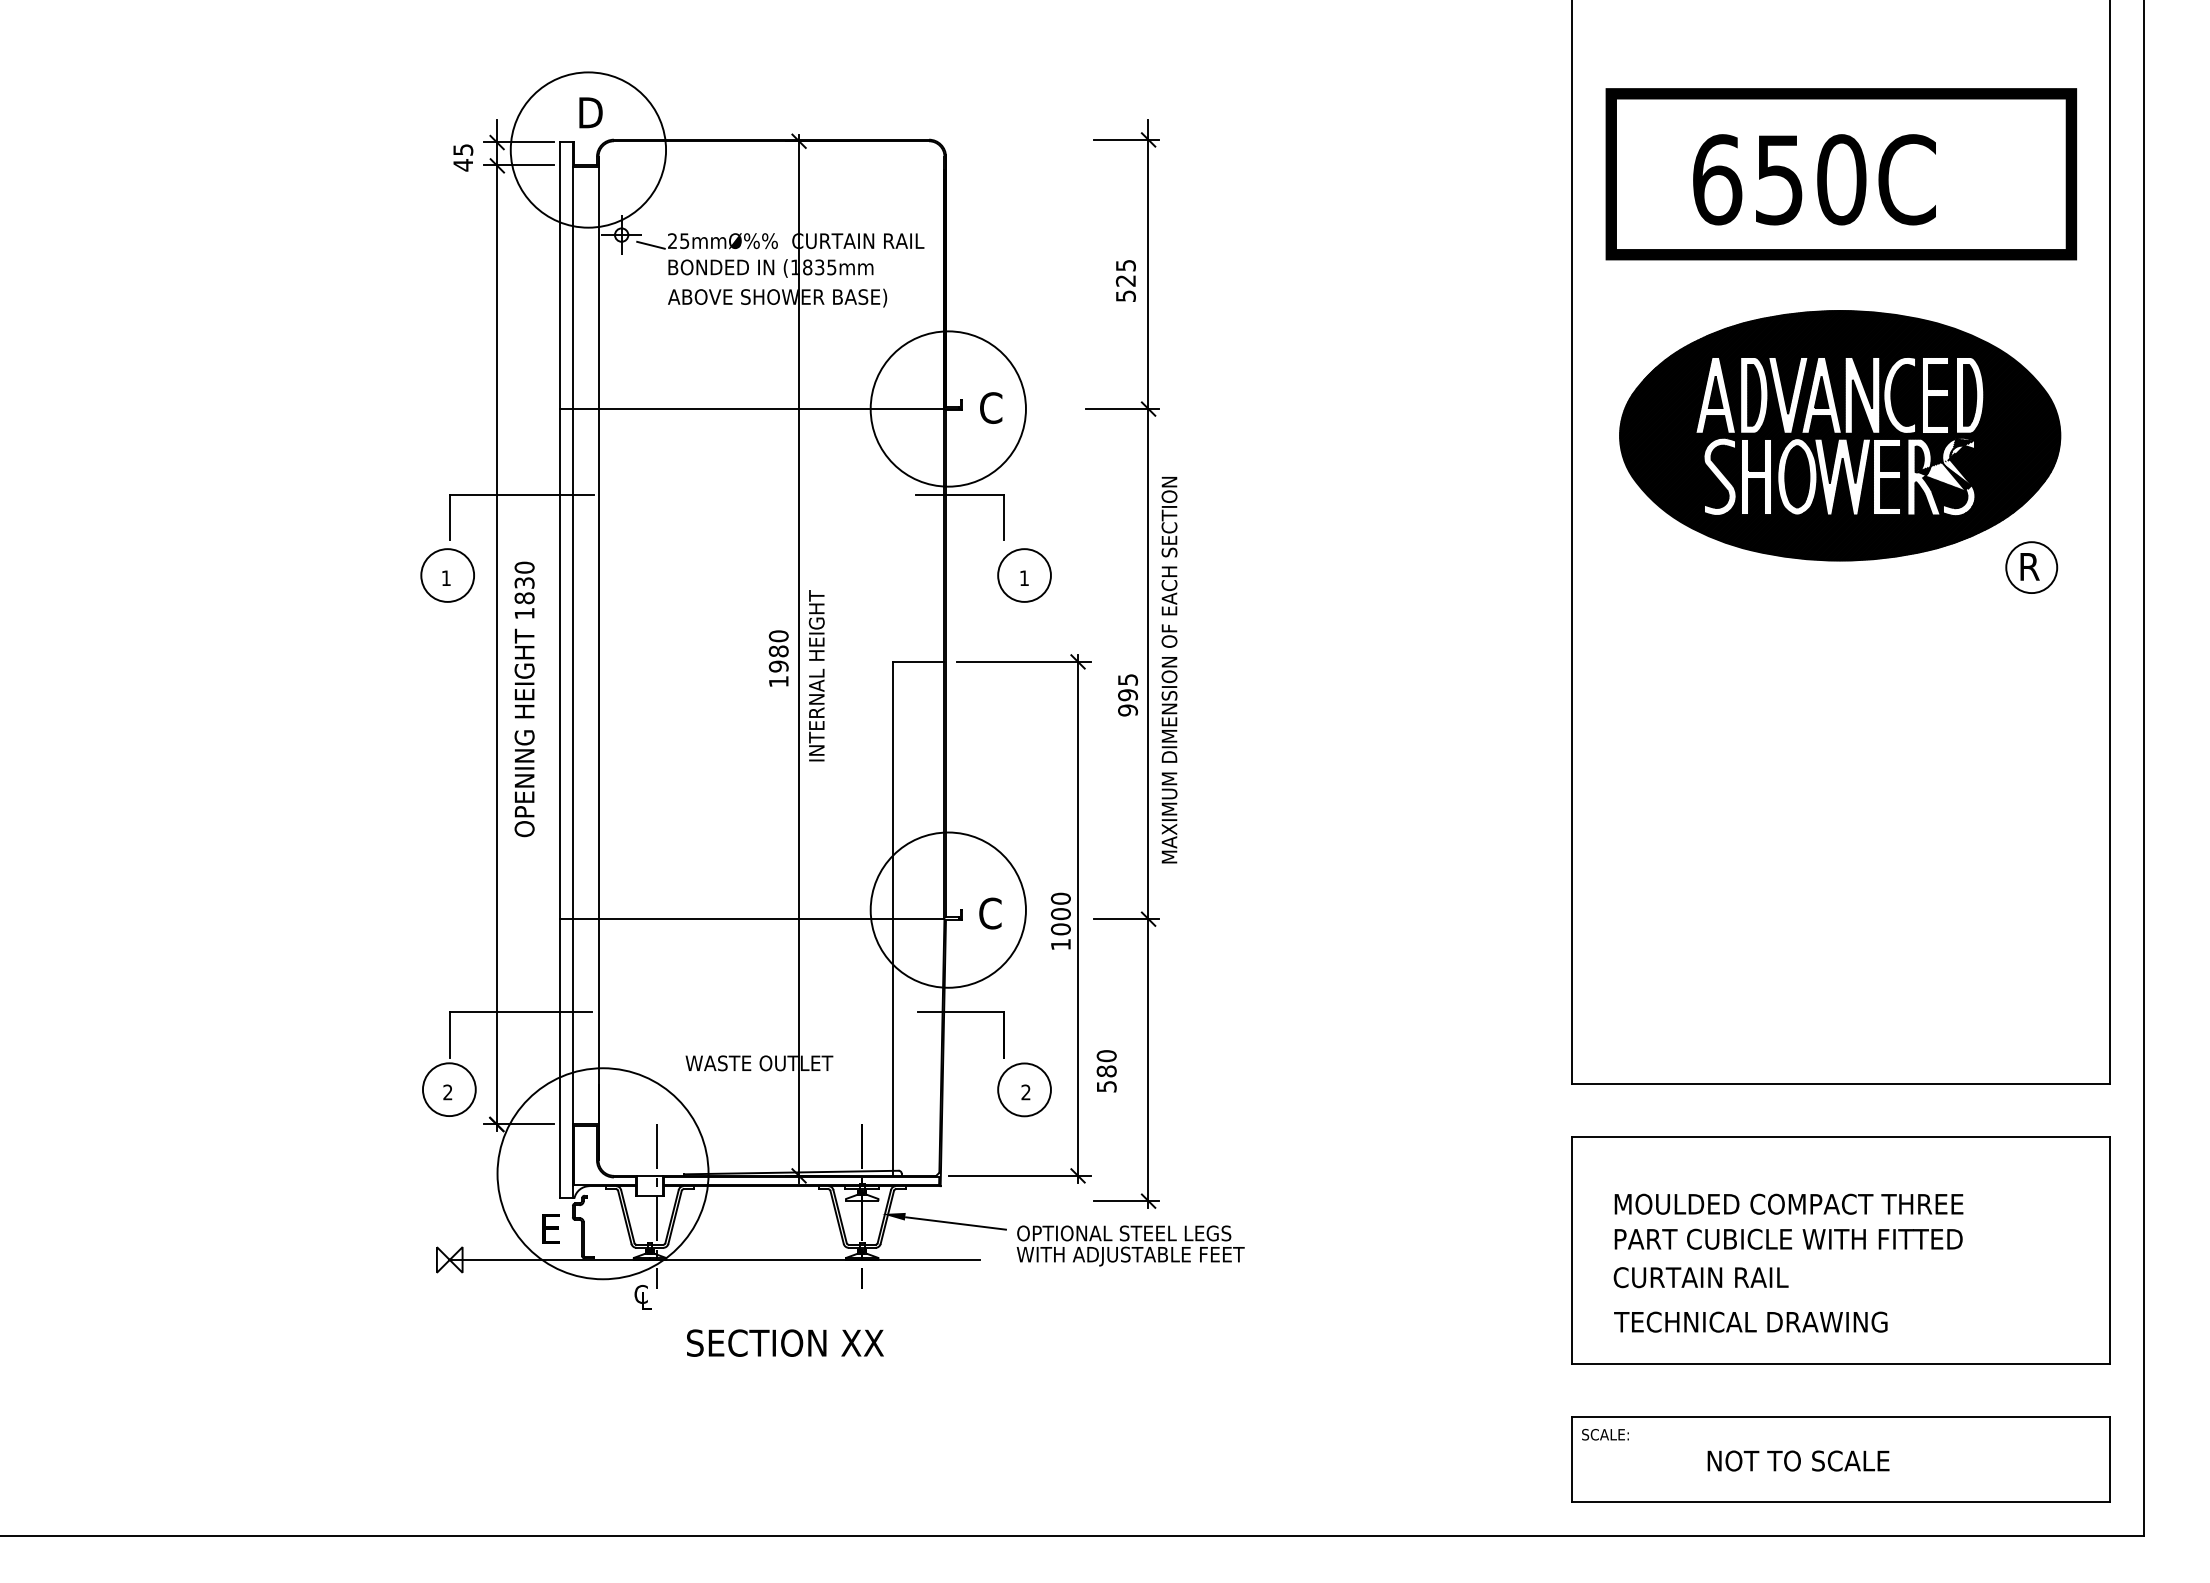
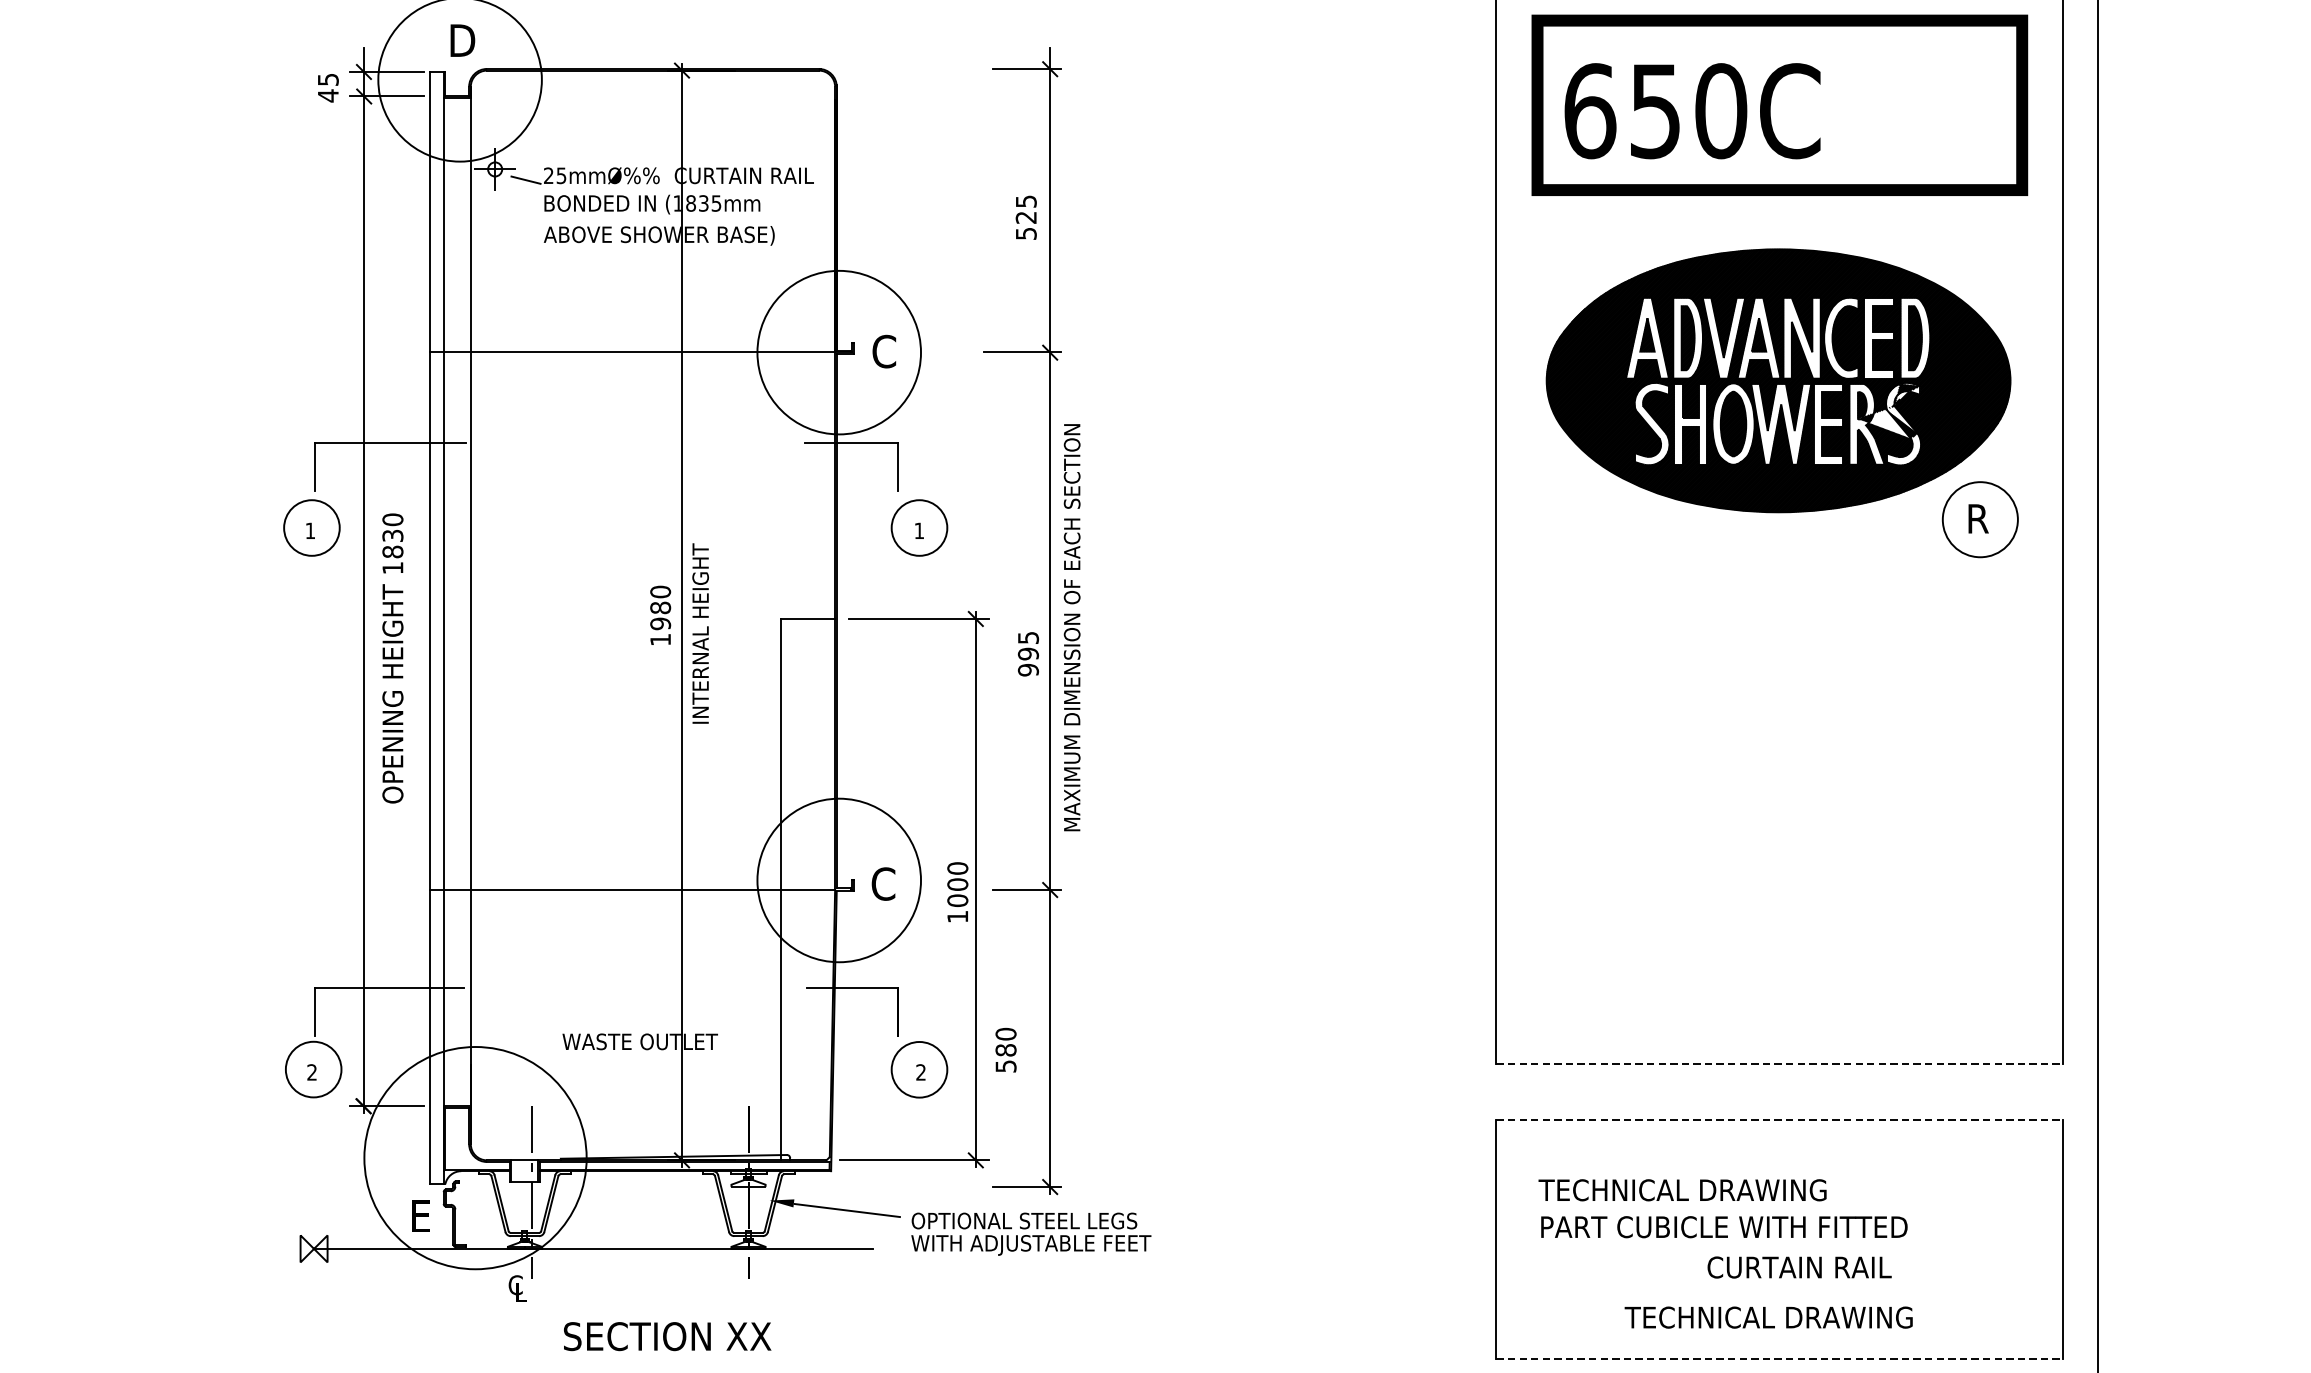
text: (1814, 179) -> (1692, 110), moved
circle: (2031, 567) -> (1980, 519), size x1.4
line: (1841, 1084) -> (1779, 1064), solid -> dashed
line: (1841, 1137) -> (1779, 1119), solid -> dashed
text: (1787, 1203) -> (1723, 1189), MOULDED COMPACT THREE -> TECHNICAL DRAWING
text: (1700, 1277) -> (1798, 1267), moved
text: (1750, 1321) -> (1768, 1316), moved
line: (1841, 1364) -> (1779, 1359), solid -> dashed

